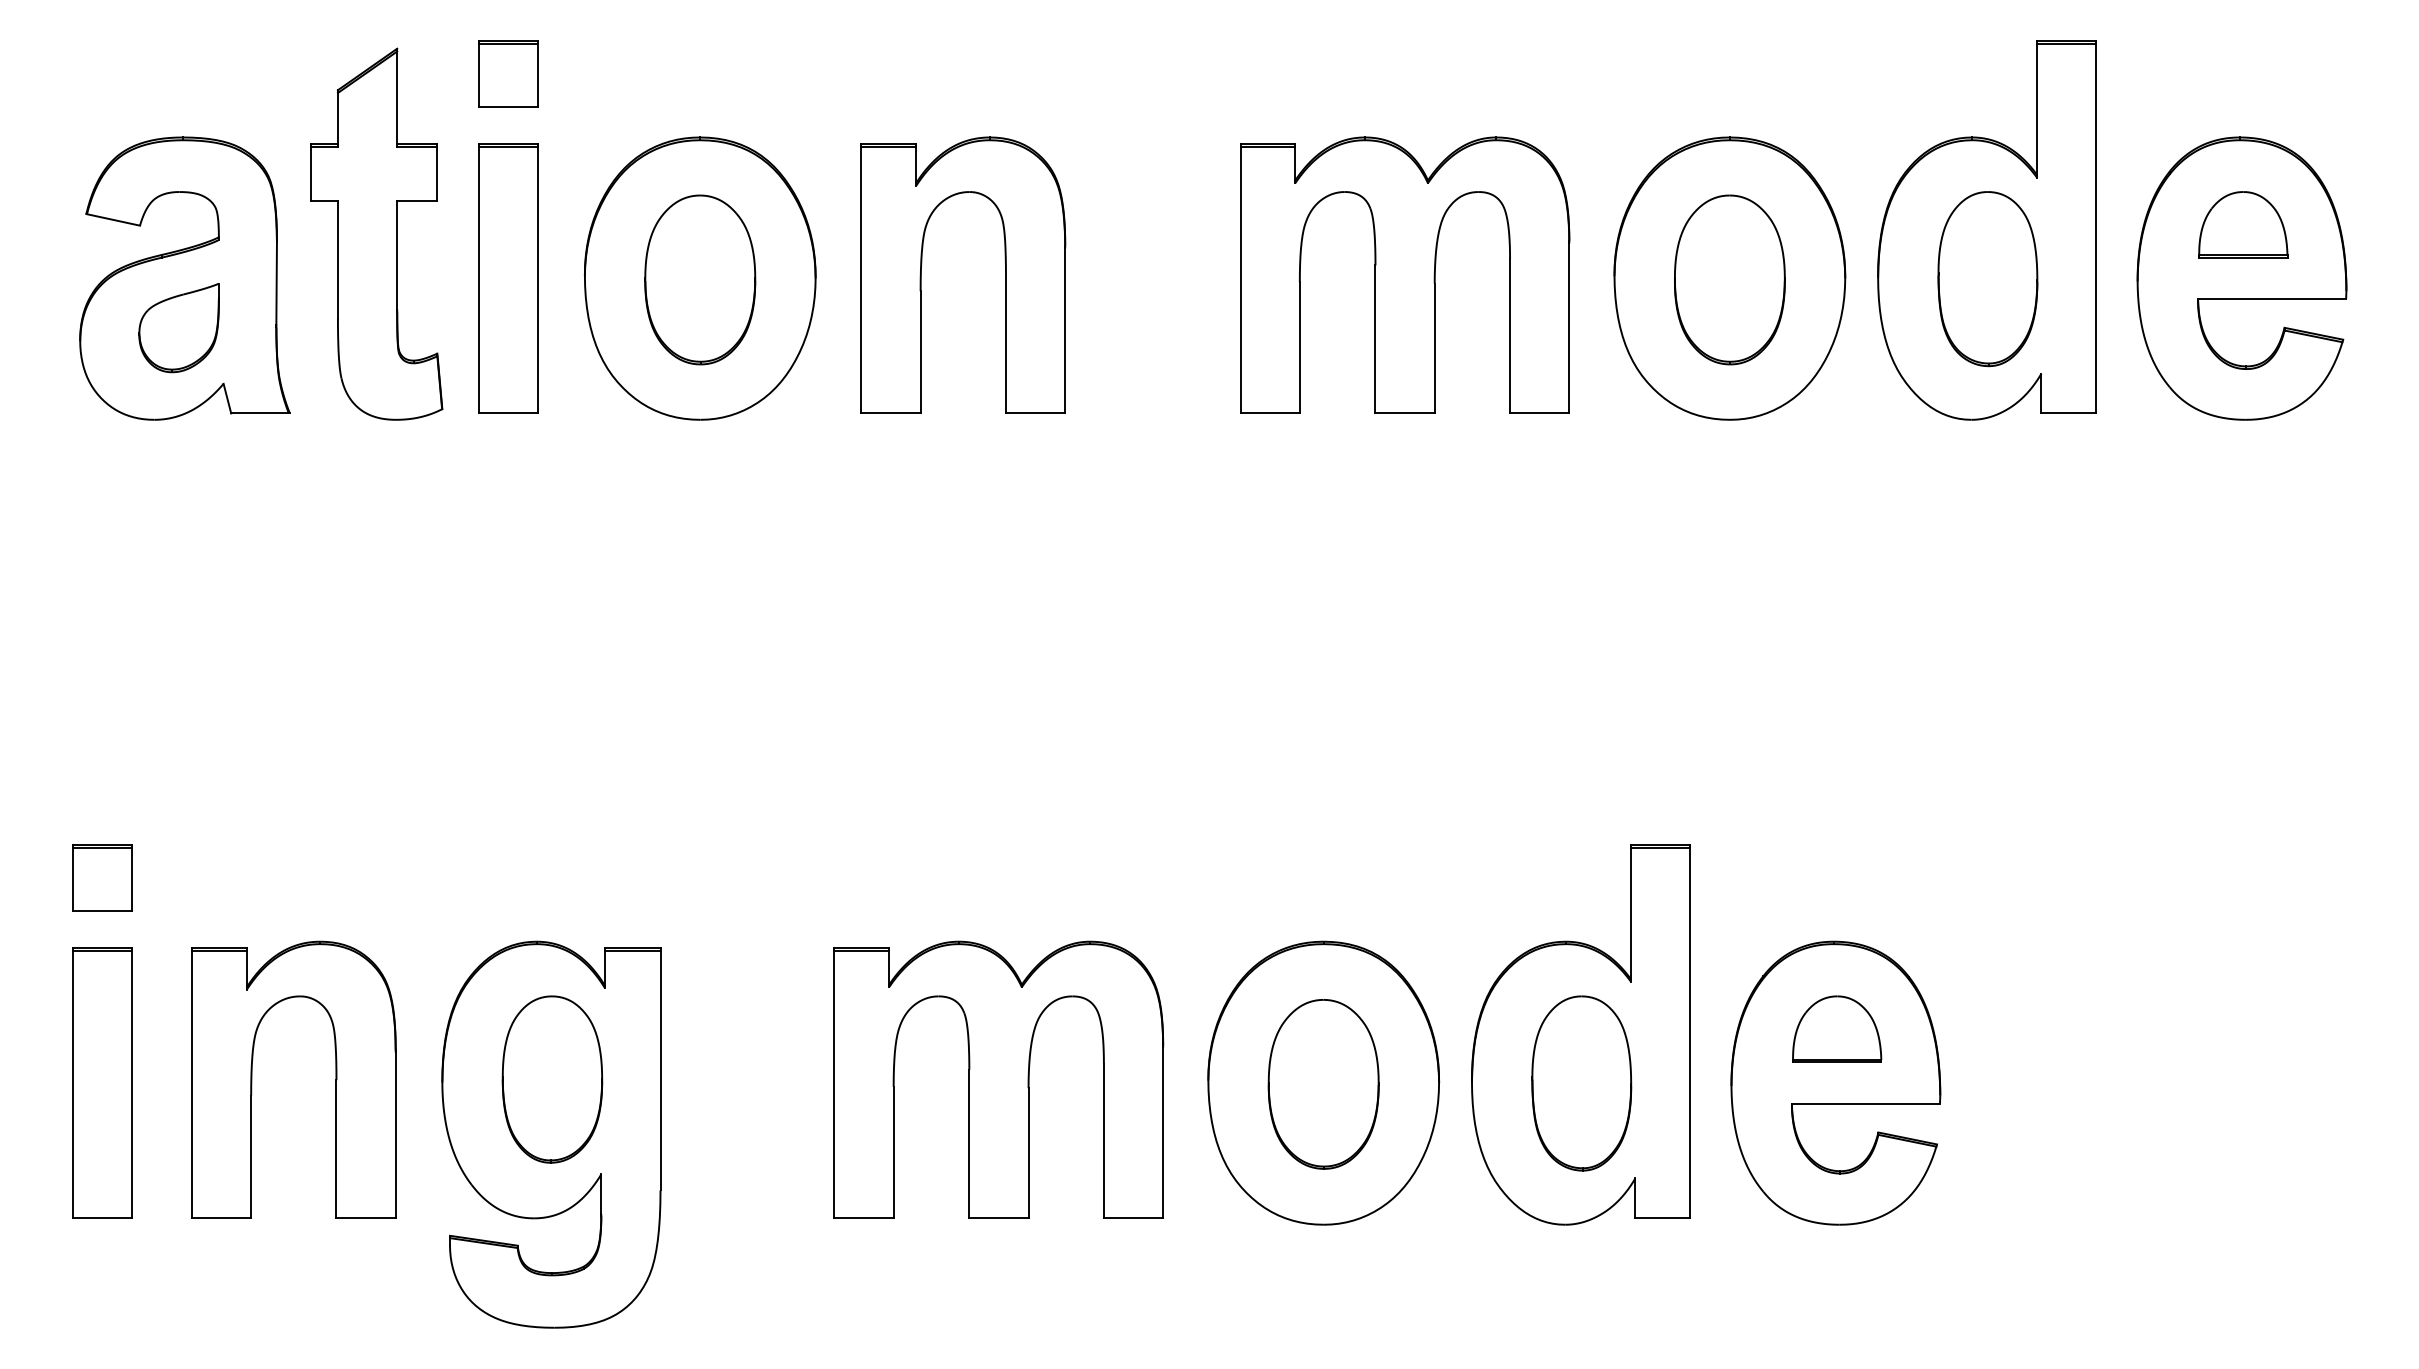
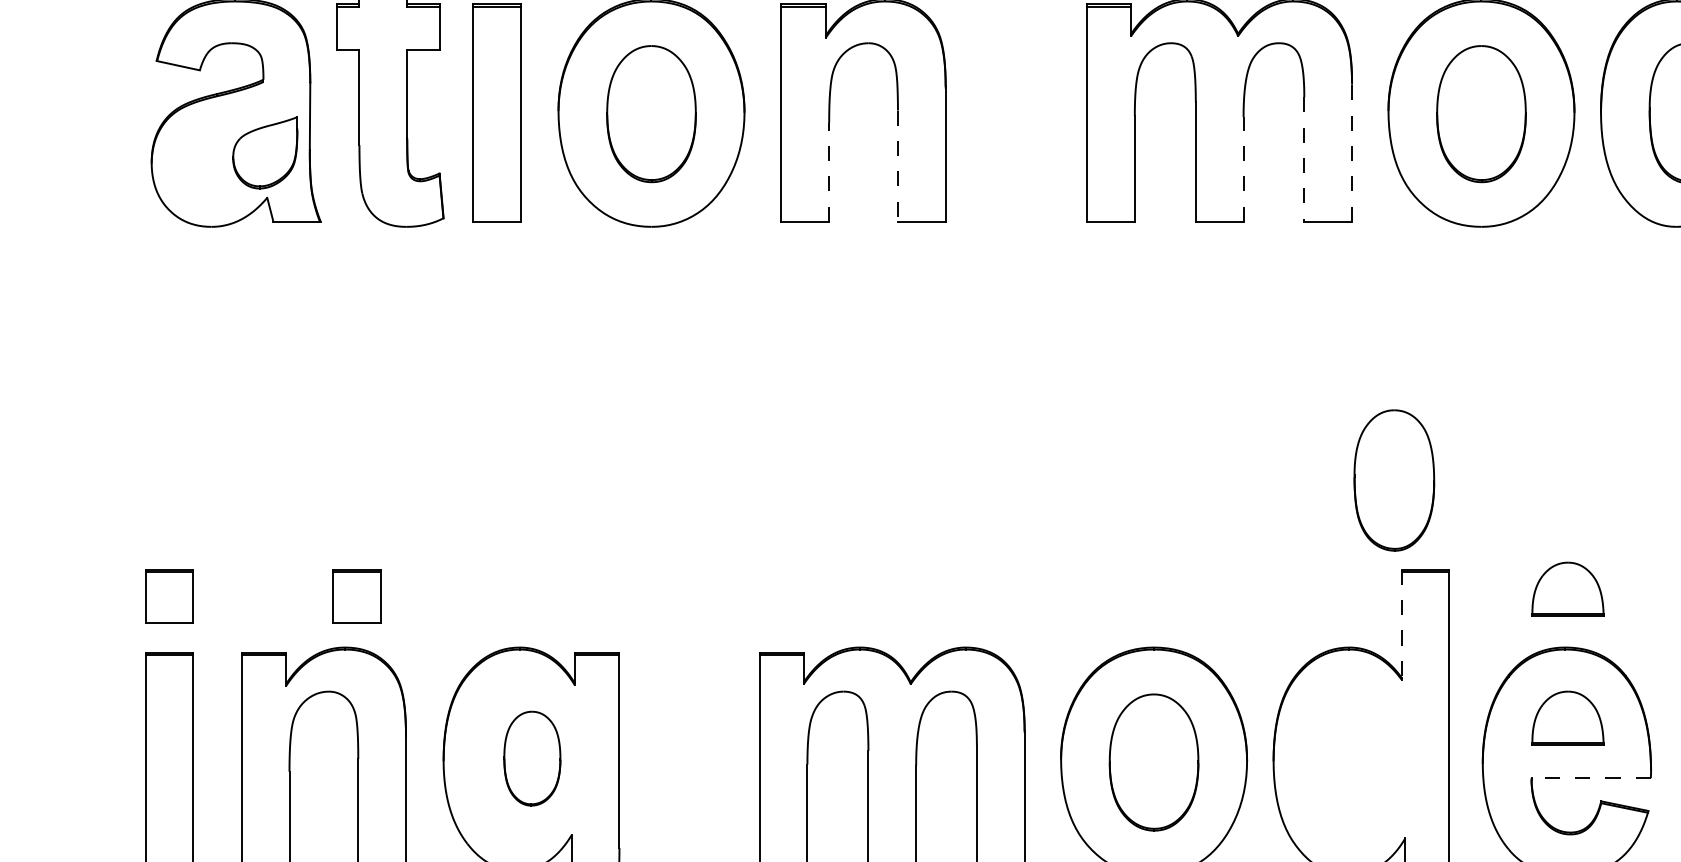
line: (1569, 326) -> (1352, 151), solid -> dashed
part: (178, 328) -> (264, 153), moved
line: (1510, 336) -> (1304, 159), solid -> dashed
line: (1005, 344) -> (897, 166), solid -> dashed
line: (1434, 348) -> (1243, 169), solid -> dashed
line: (920, 351) -> (829, 171), solid -> dashed
part: (1837, 868) -> (1568, 588), added
part: (335, 877) -> (357, 595), added
line: (1630, 912) -> (1401, 624), solid -> dashed
part: (552, 1079) -> (532, 758), size x0.7
part: (1581, 1083) -> (1394, 480), moved
line: (1865, 1103) -> (1590, 777), solid -> dashed

